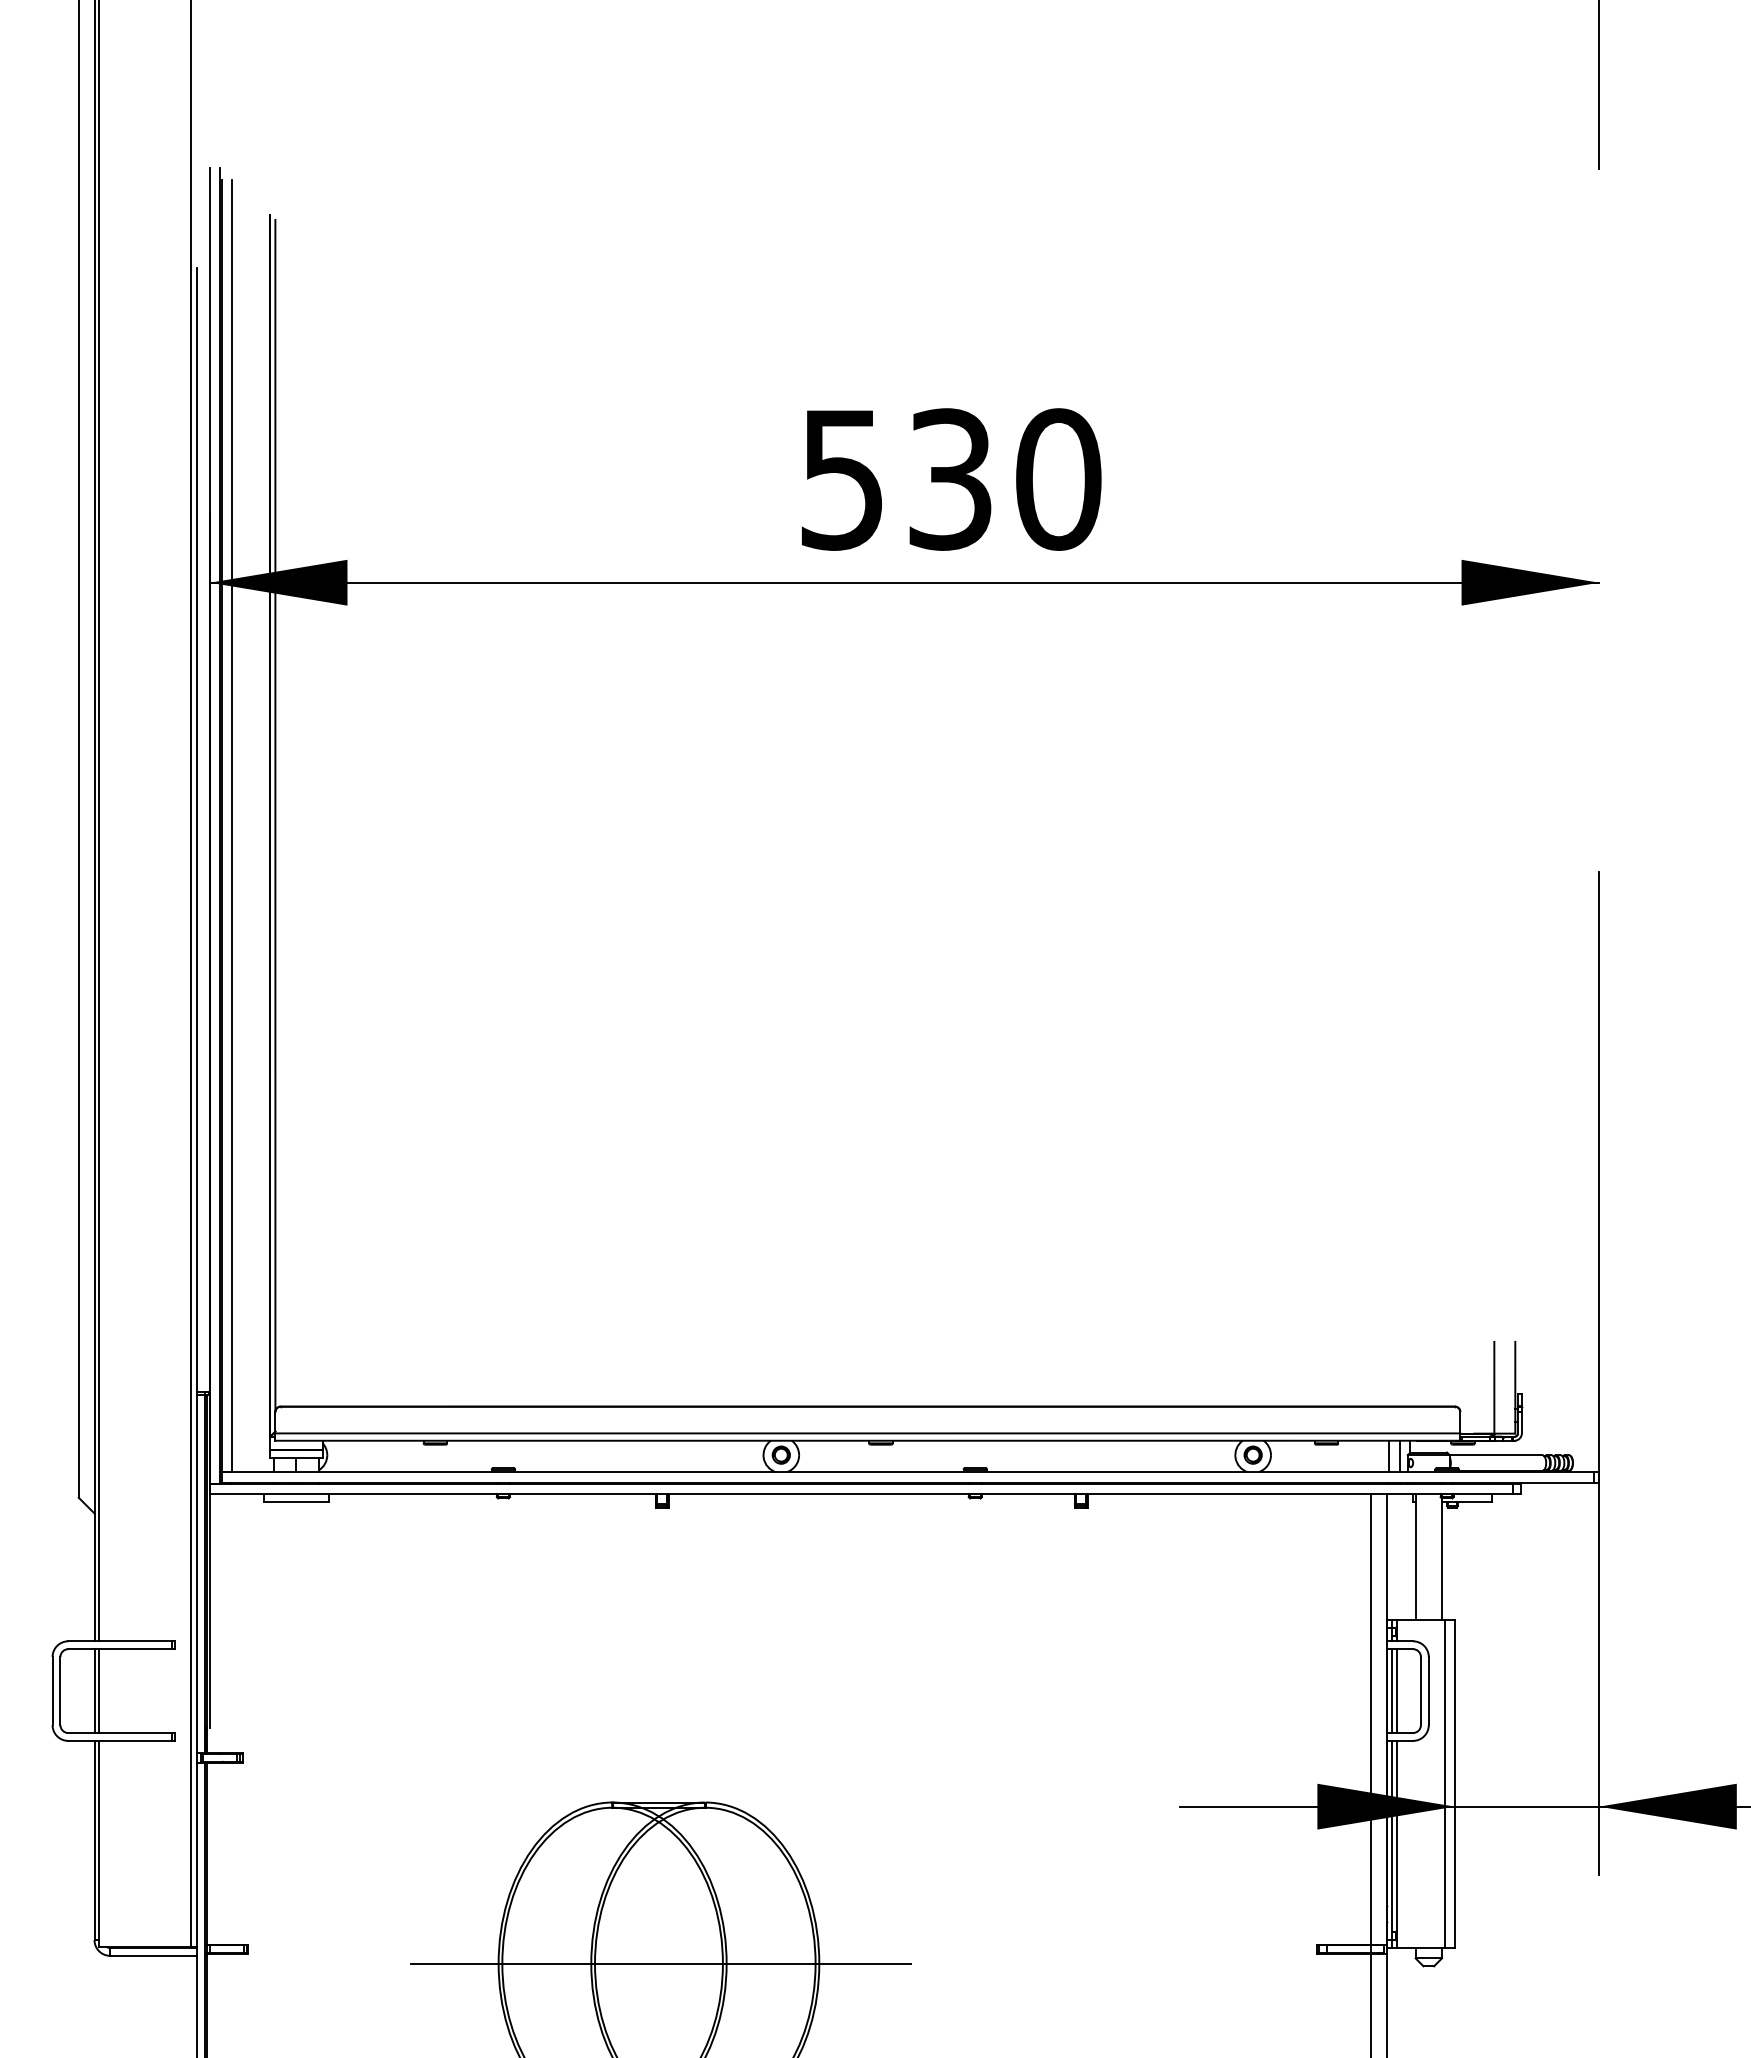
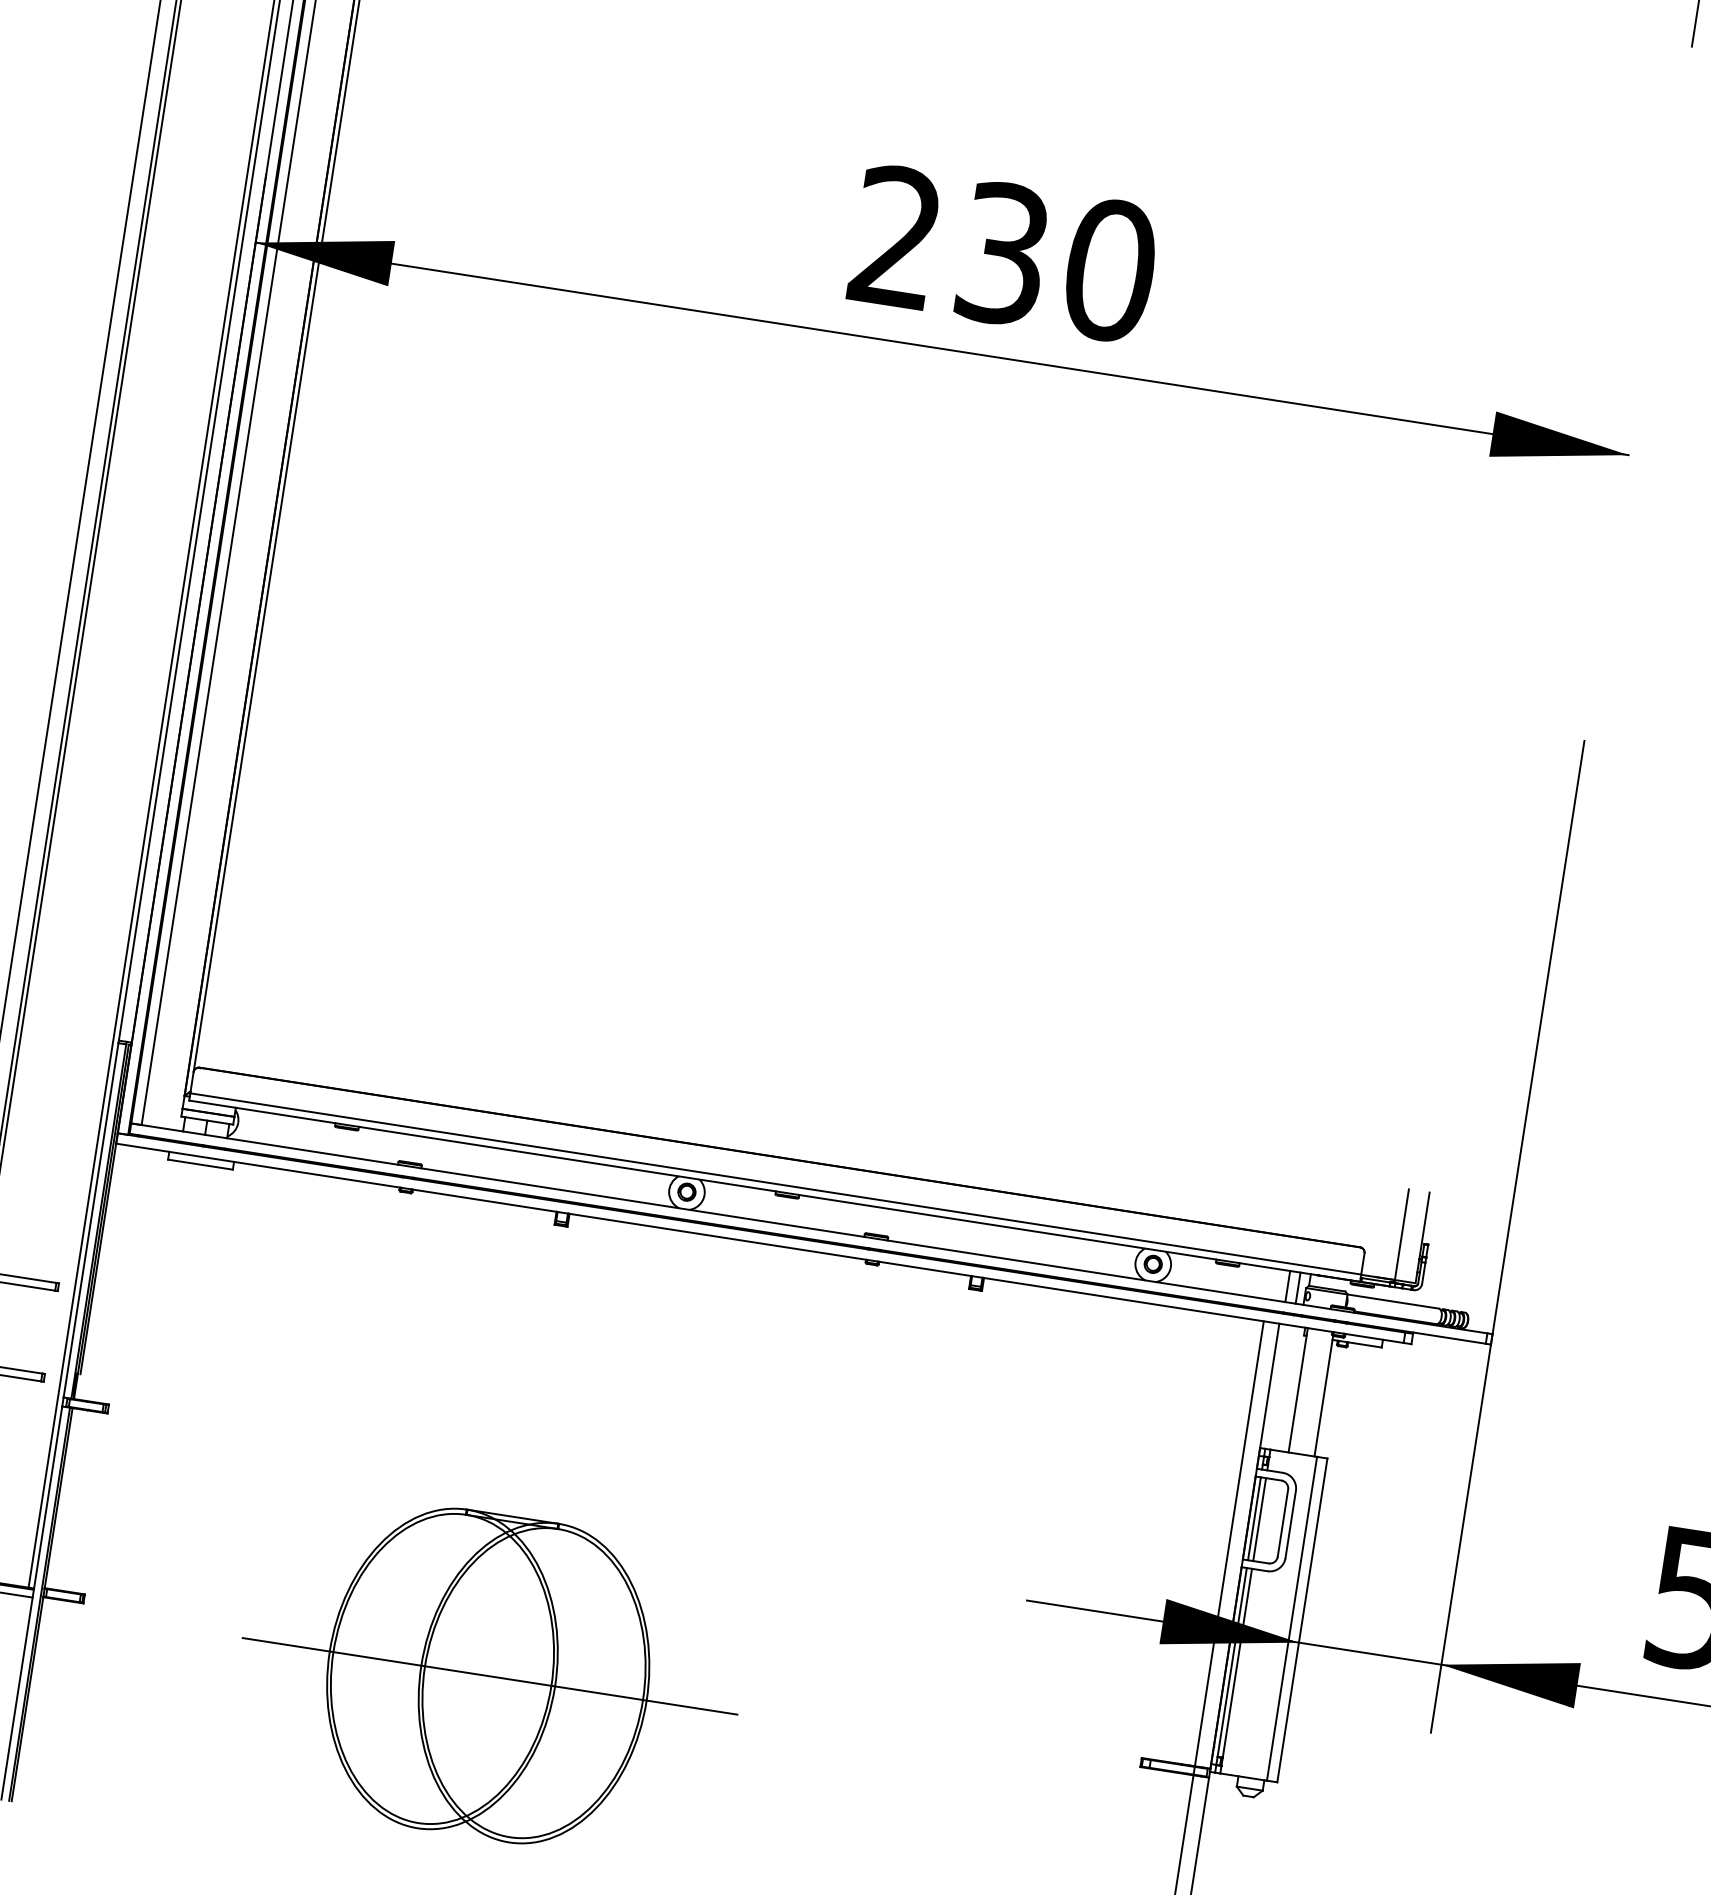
text: (841, 479) -> (895, 237), 530 -> 230

